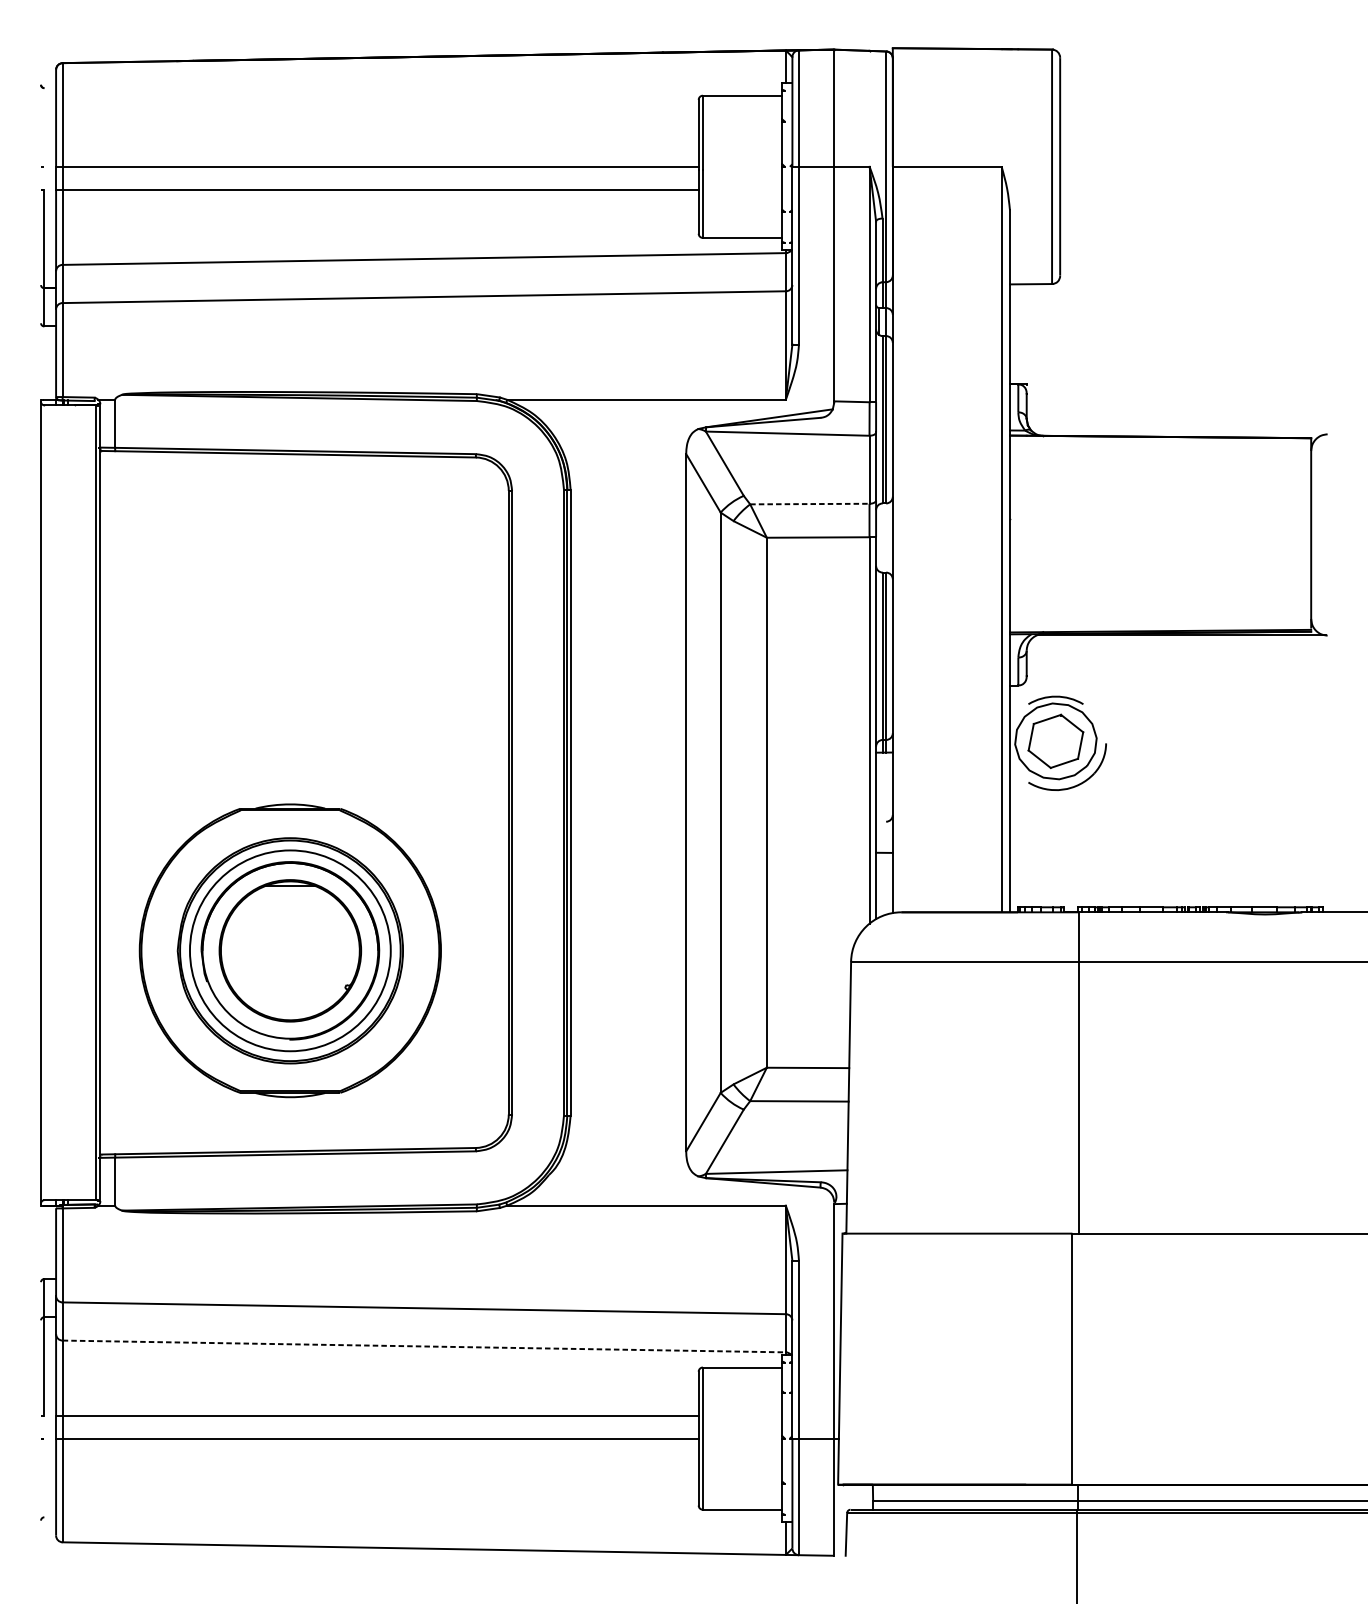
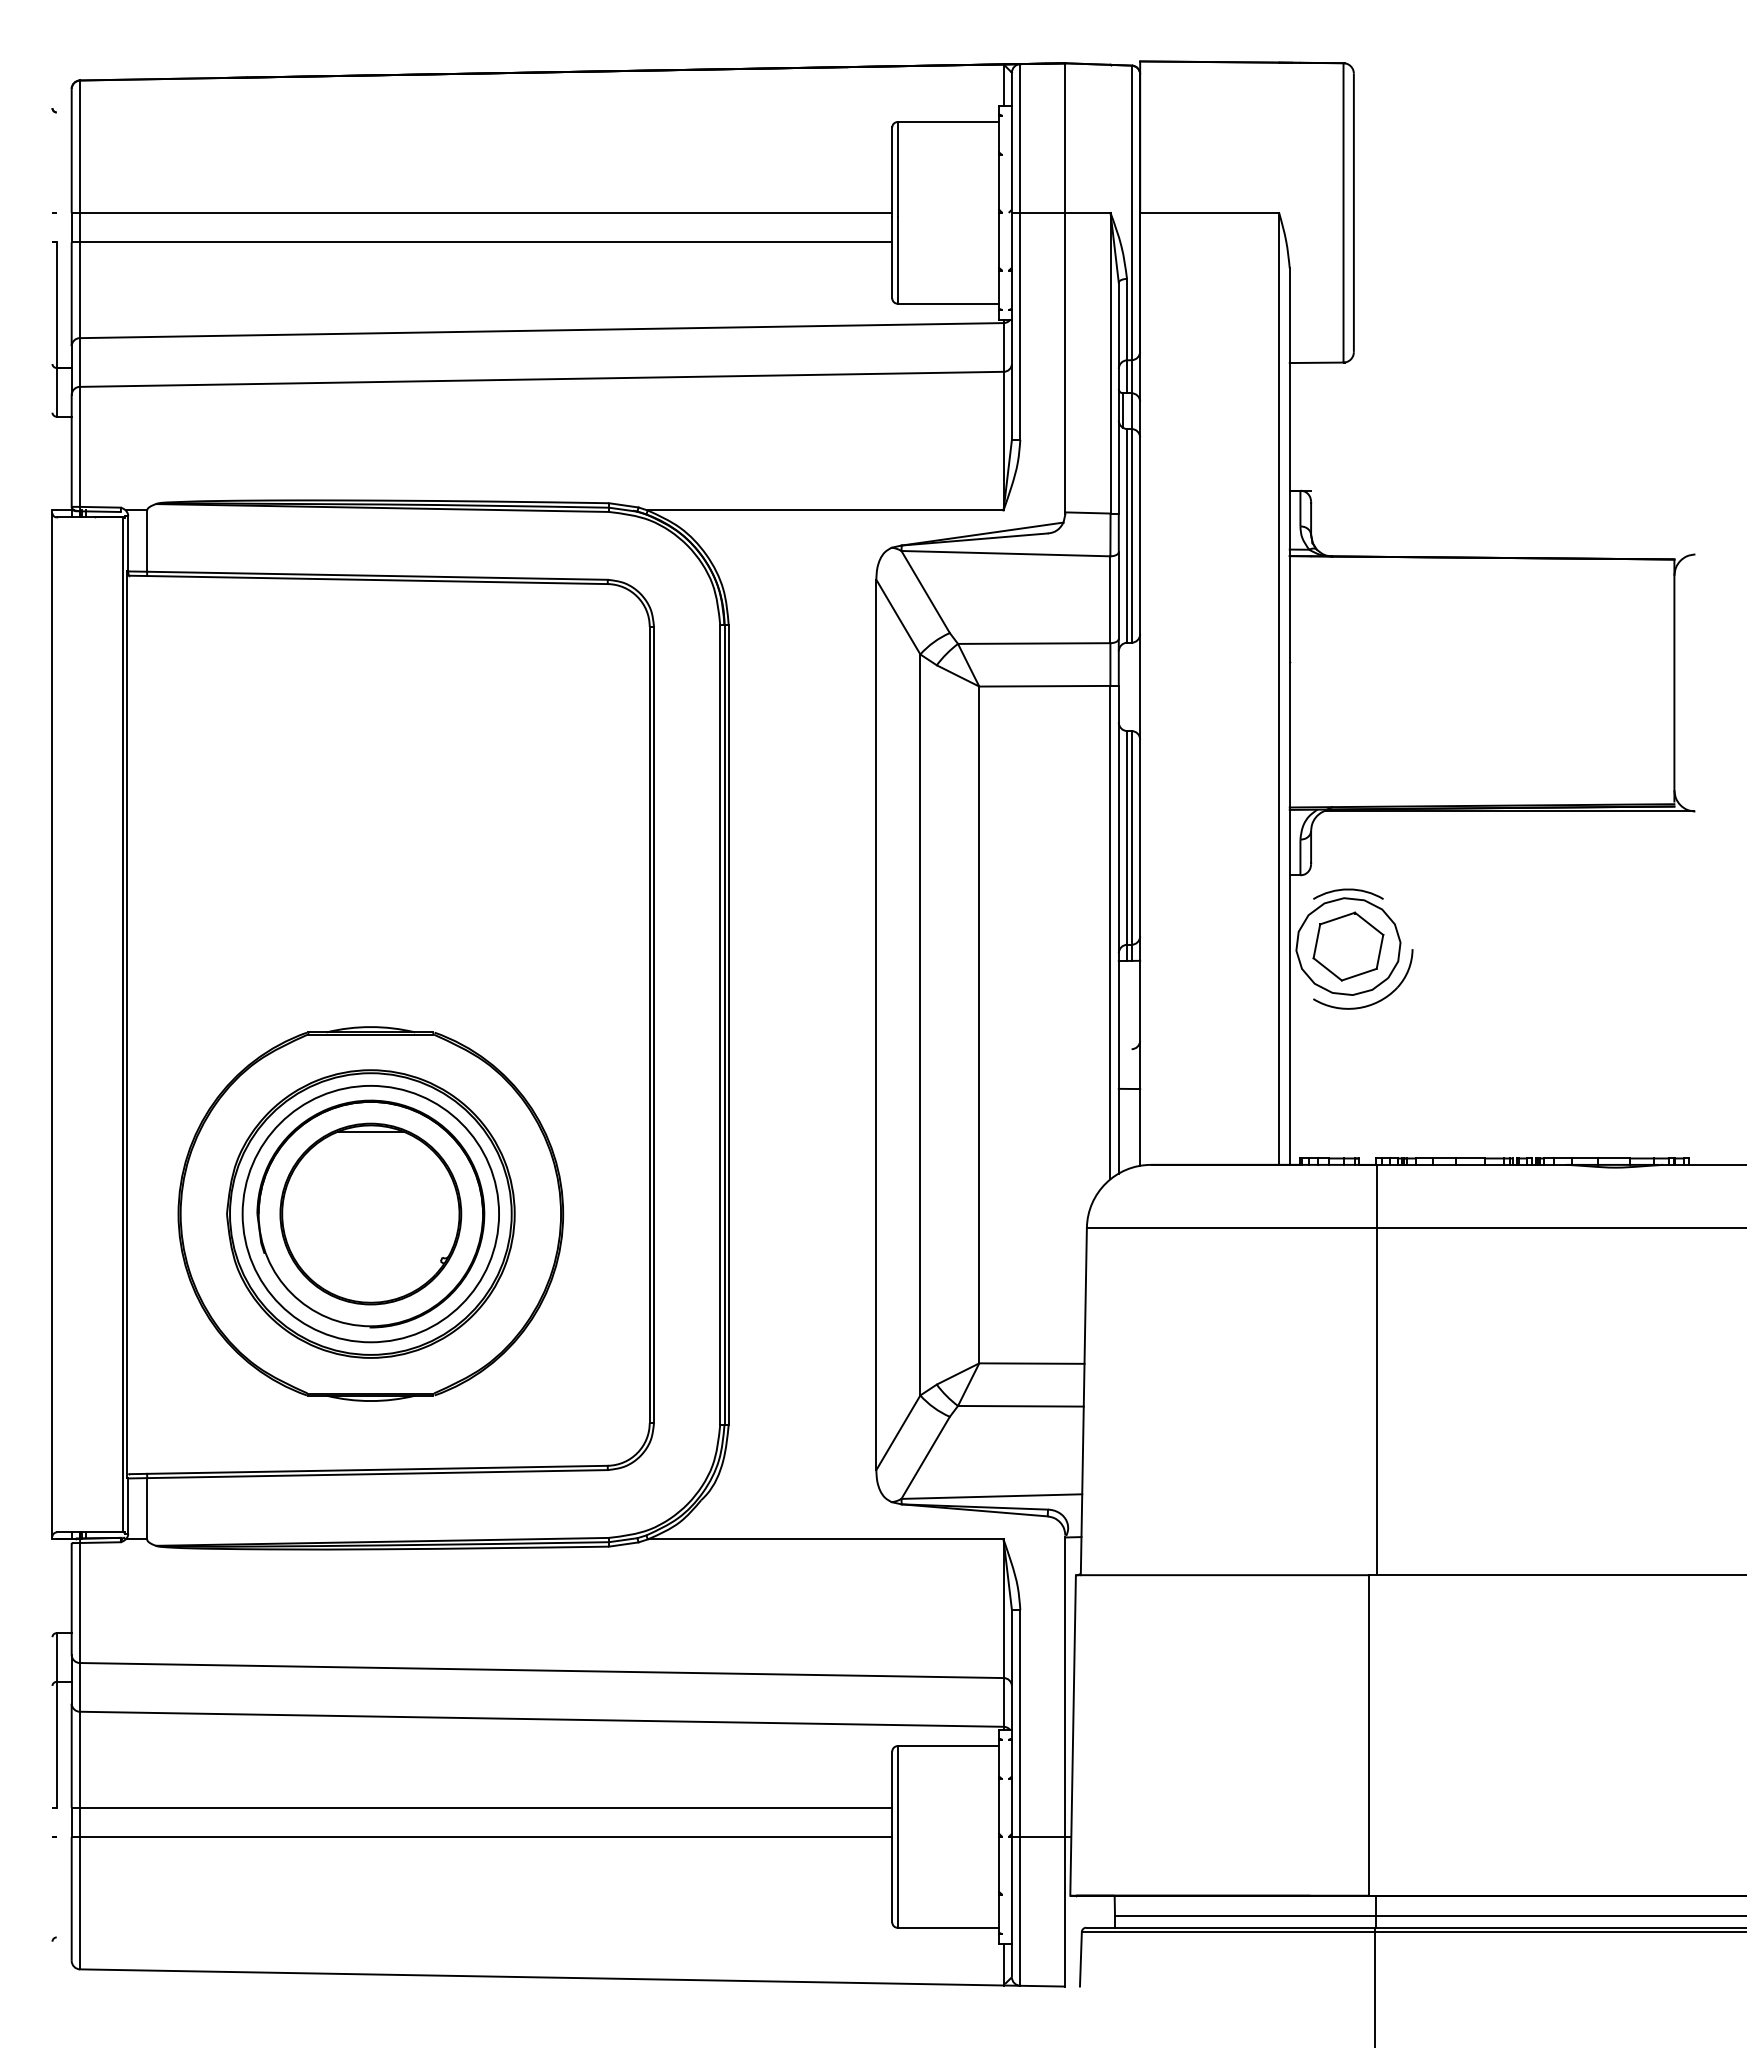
line: (810, 504) -> (1034, 643), dashed -> solid
line: (424, 1346) -> (541, 1719), dashed -> solid

